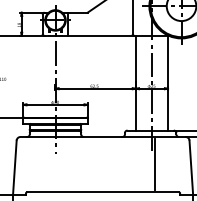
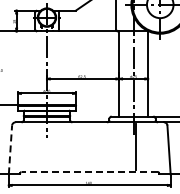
line: (14, 167) -> (10, 149), solid -> dashed
line: (102, 192) -> (89, 172), solid -> dashed

